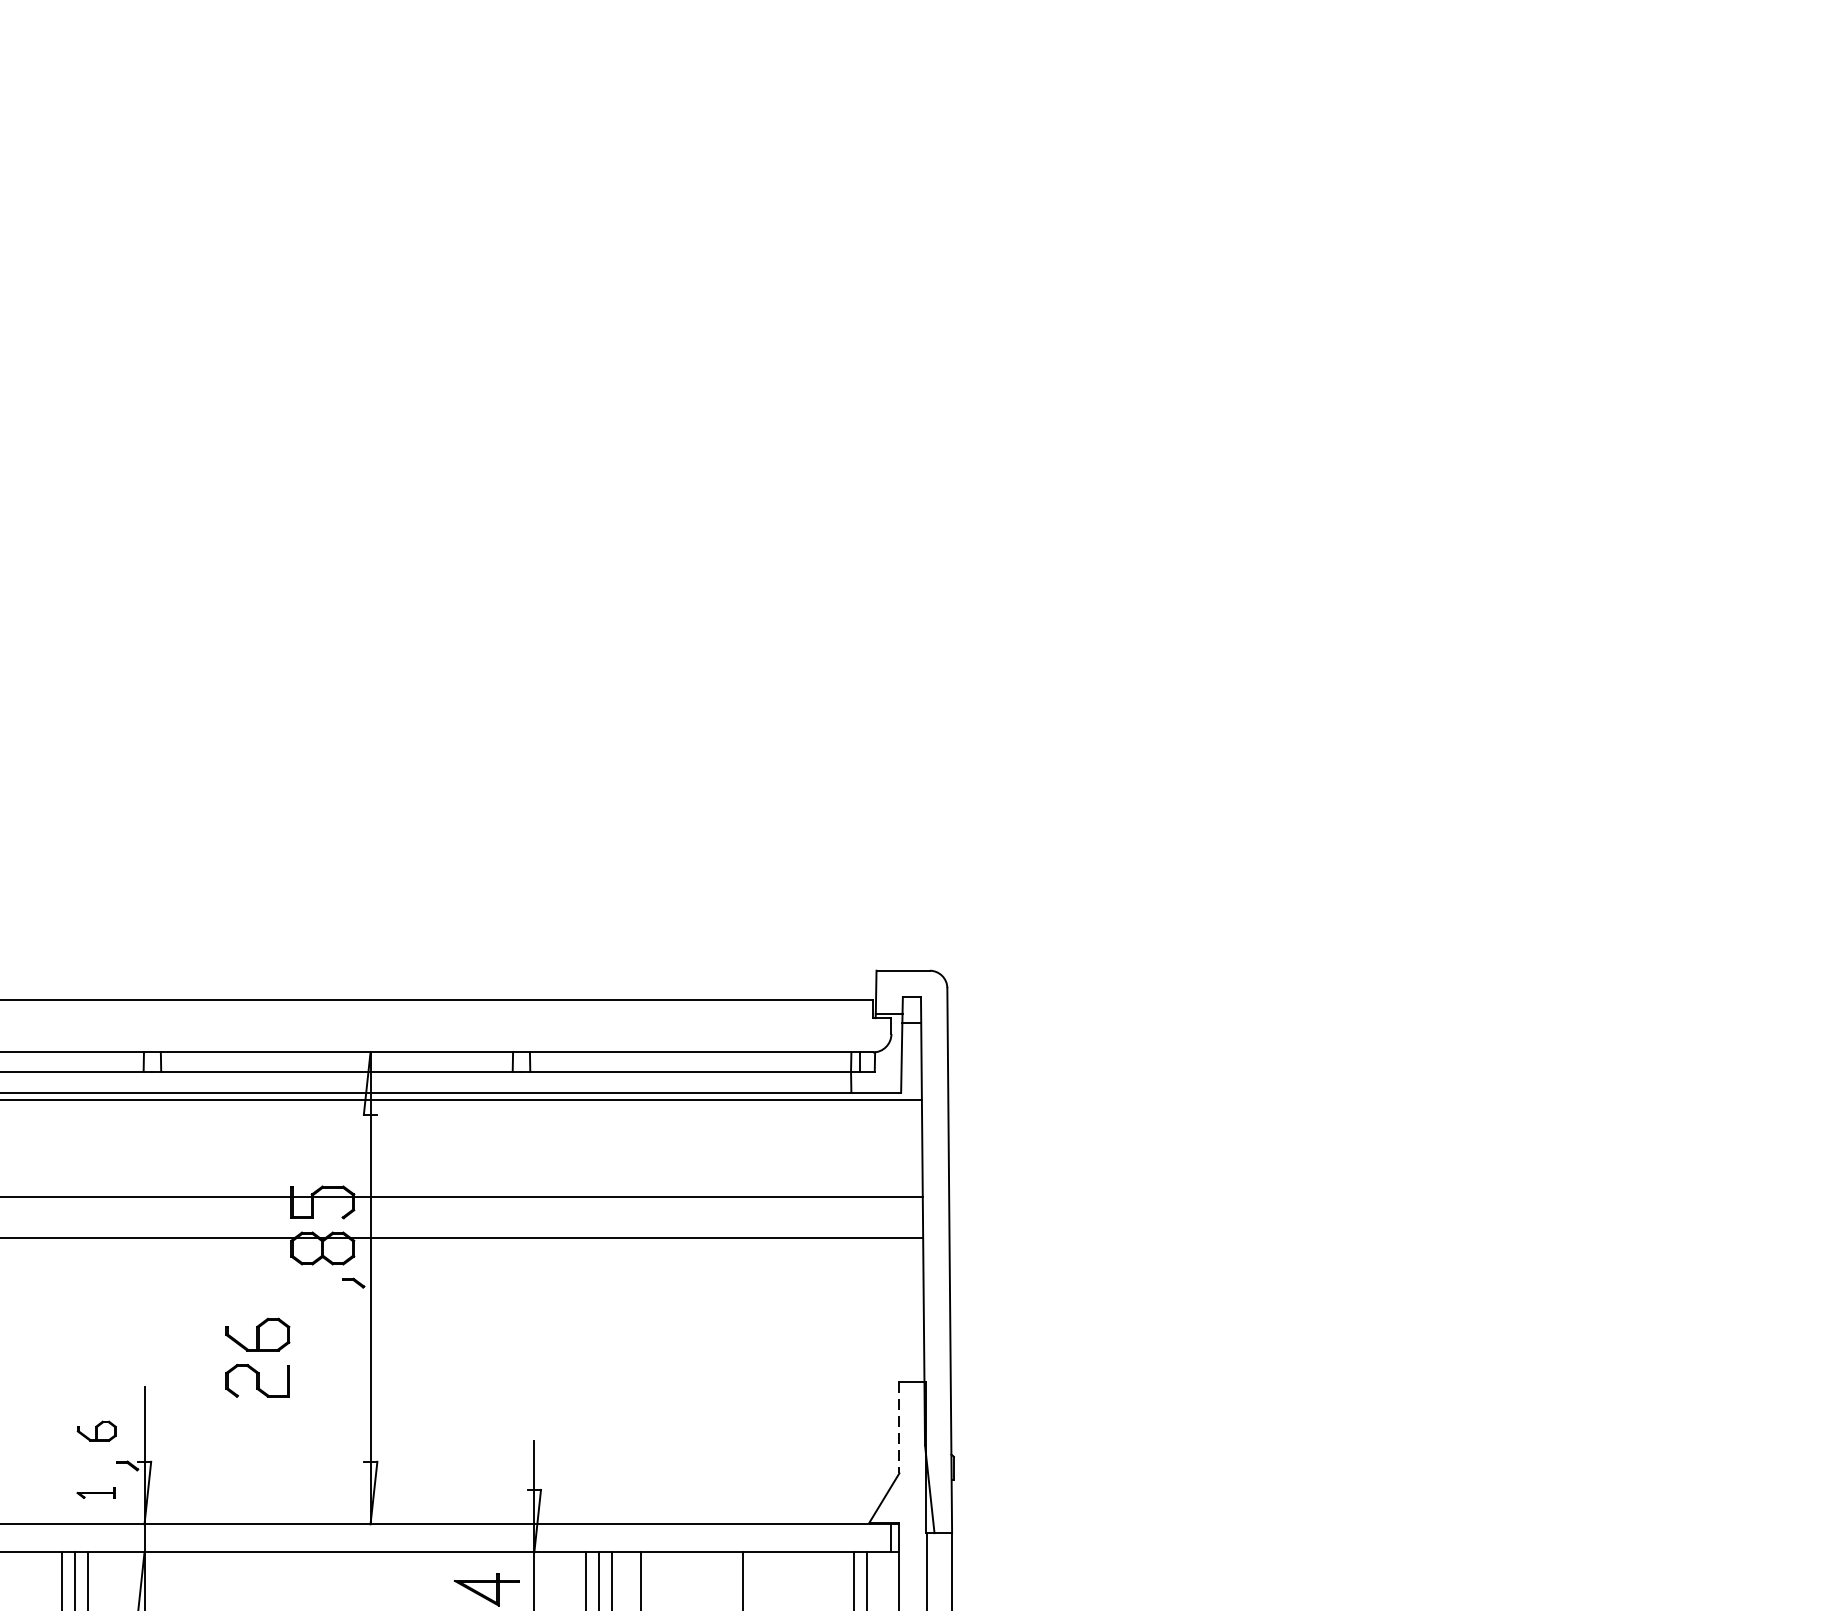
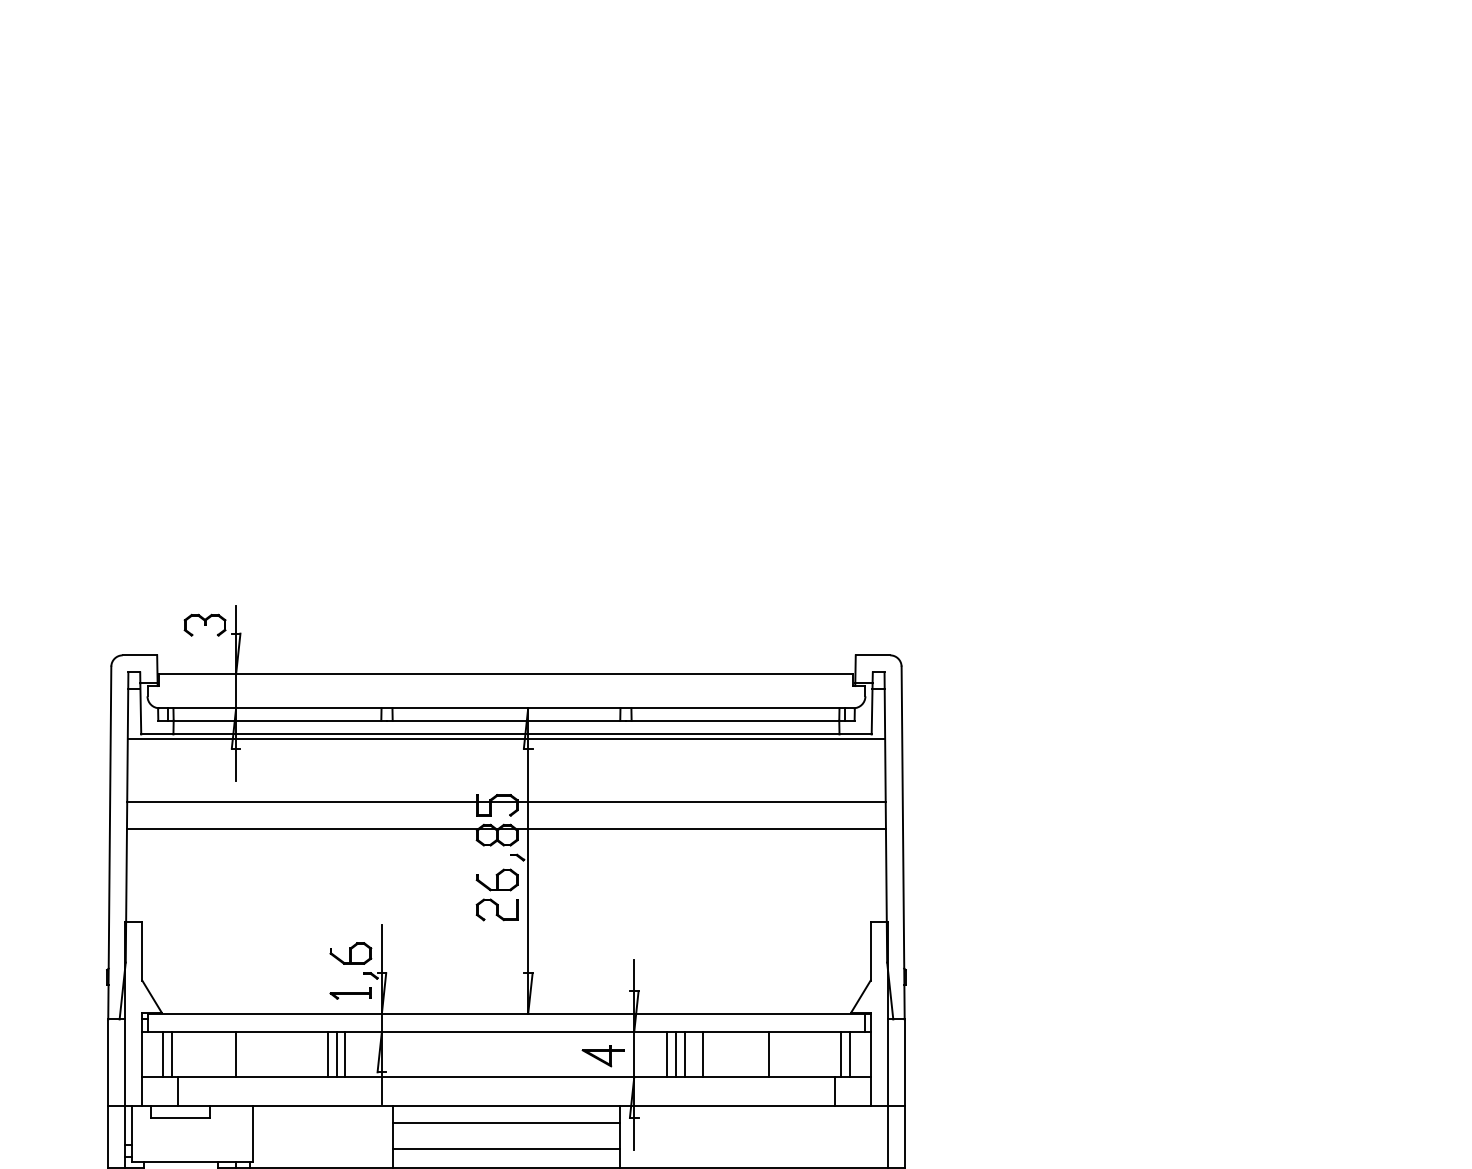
part: (256, 1357) -> (496, 894), moved
line: (899, 1428) -> (870, 951), dashed -> solid
part: (96, 1431) -> (350, 953), size x1.67
part: (96, 1493) -> (350, 993), size x1.67

